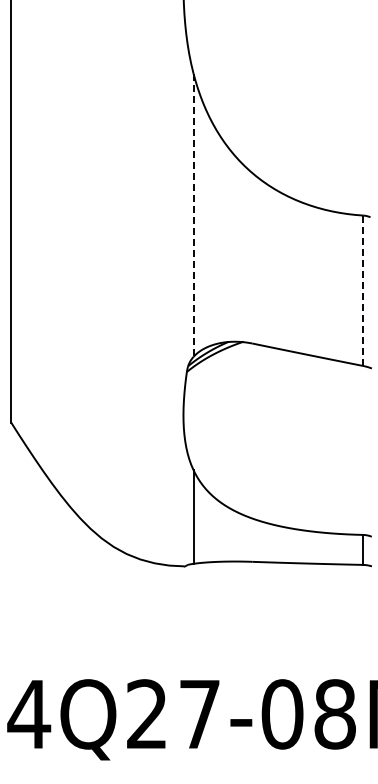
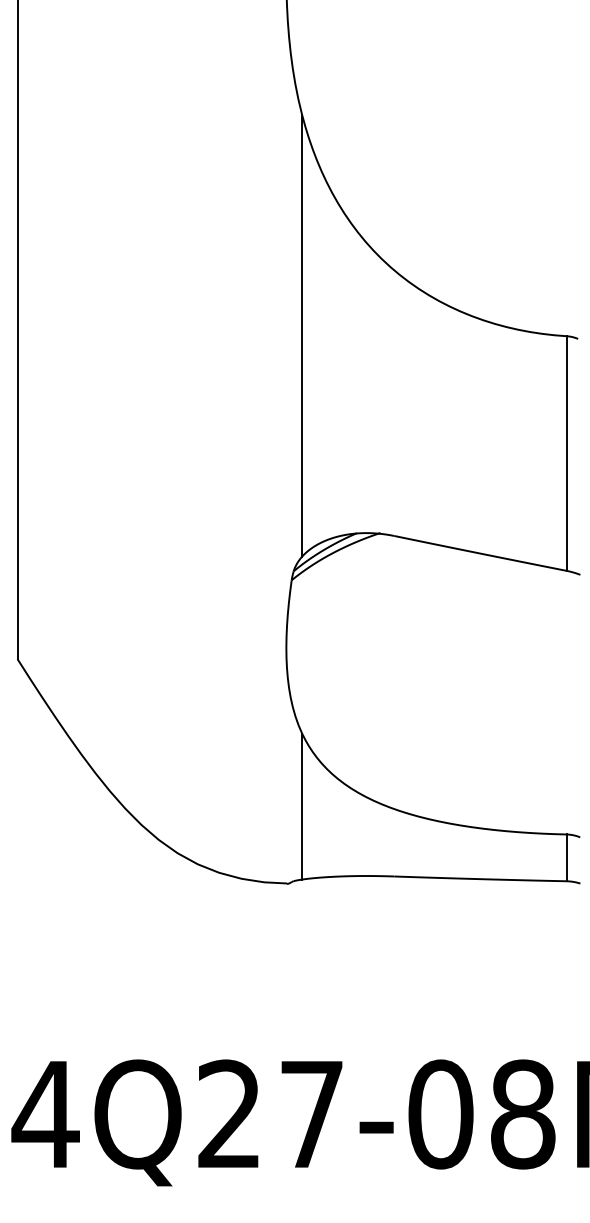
line: (193, 215) -> (302, 336), dashed -> solid
line: (363, 290) -> (567, 453), dashed -> solid

